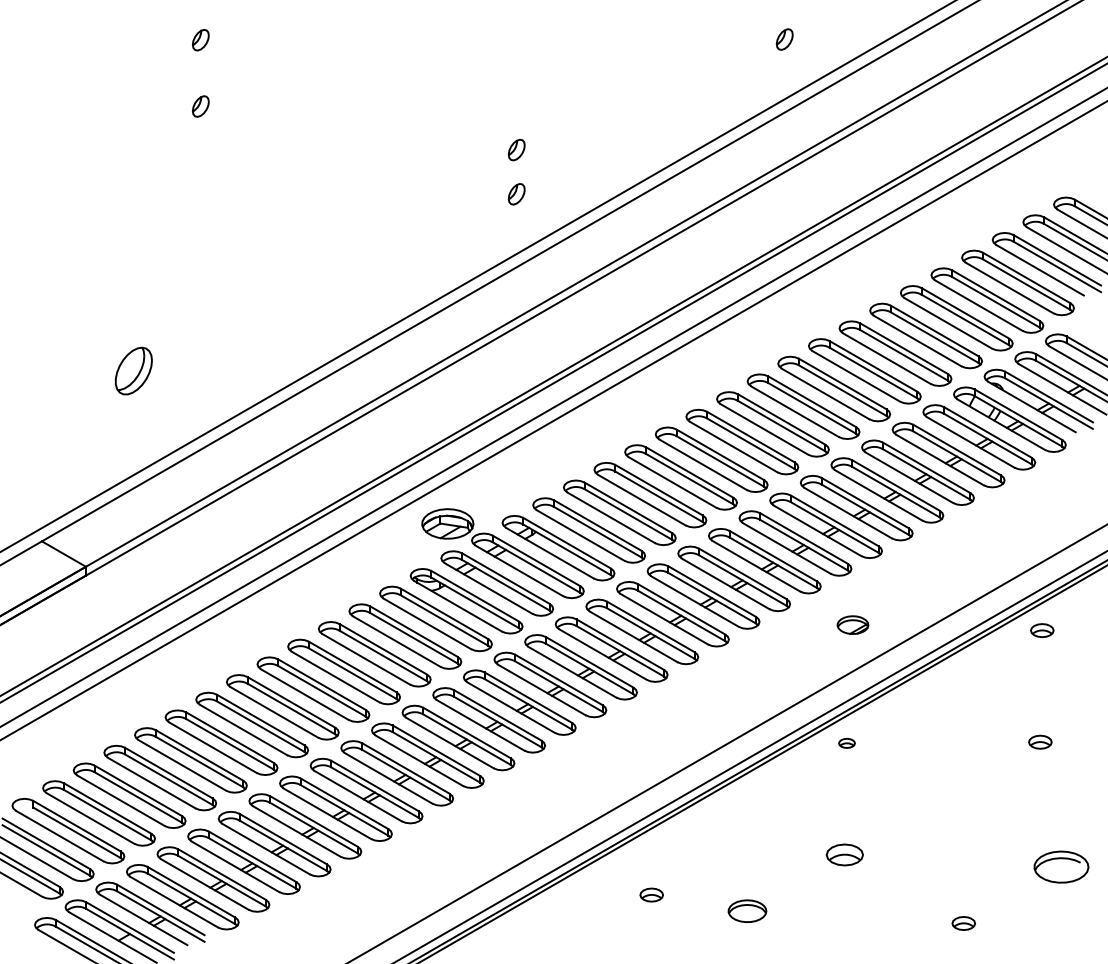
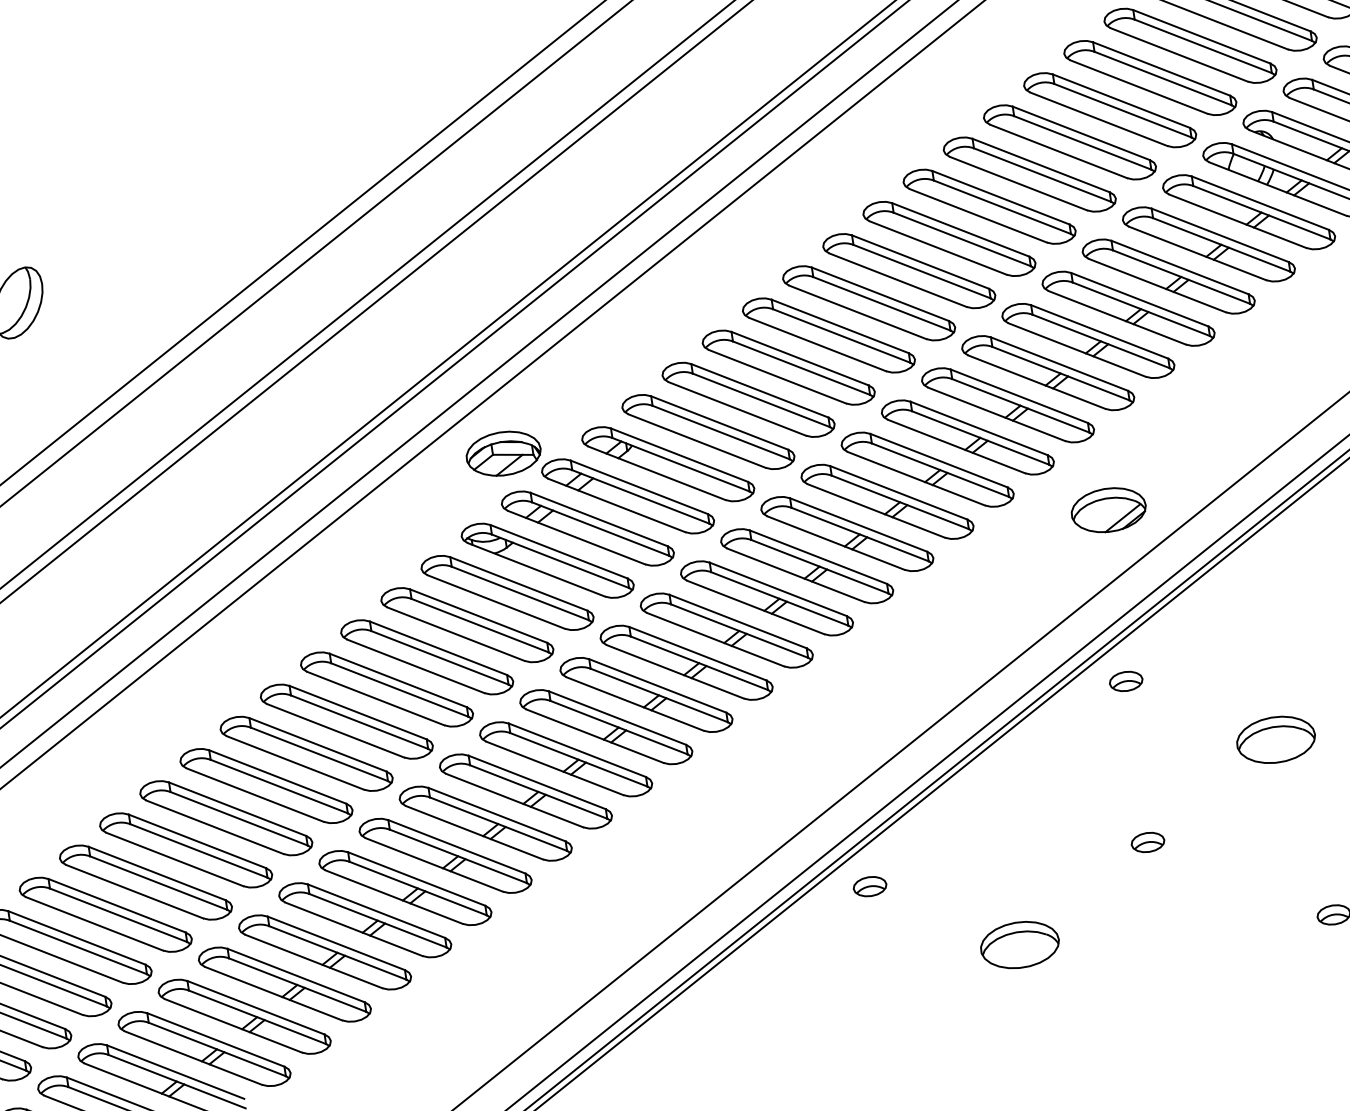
part: (852, 624) -> (1107, 509), size x1.67
part: (846, 743) -> (1125, 681), size x1.43
part: (942, 798) -> (1275, 739), added
part: (845, 854) -> (1148, 841), size x0.62
part: (651, 894) -> (869, 885), moved
part: (747, 910) -> (1019, 943), size x1.43

